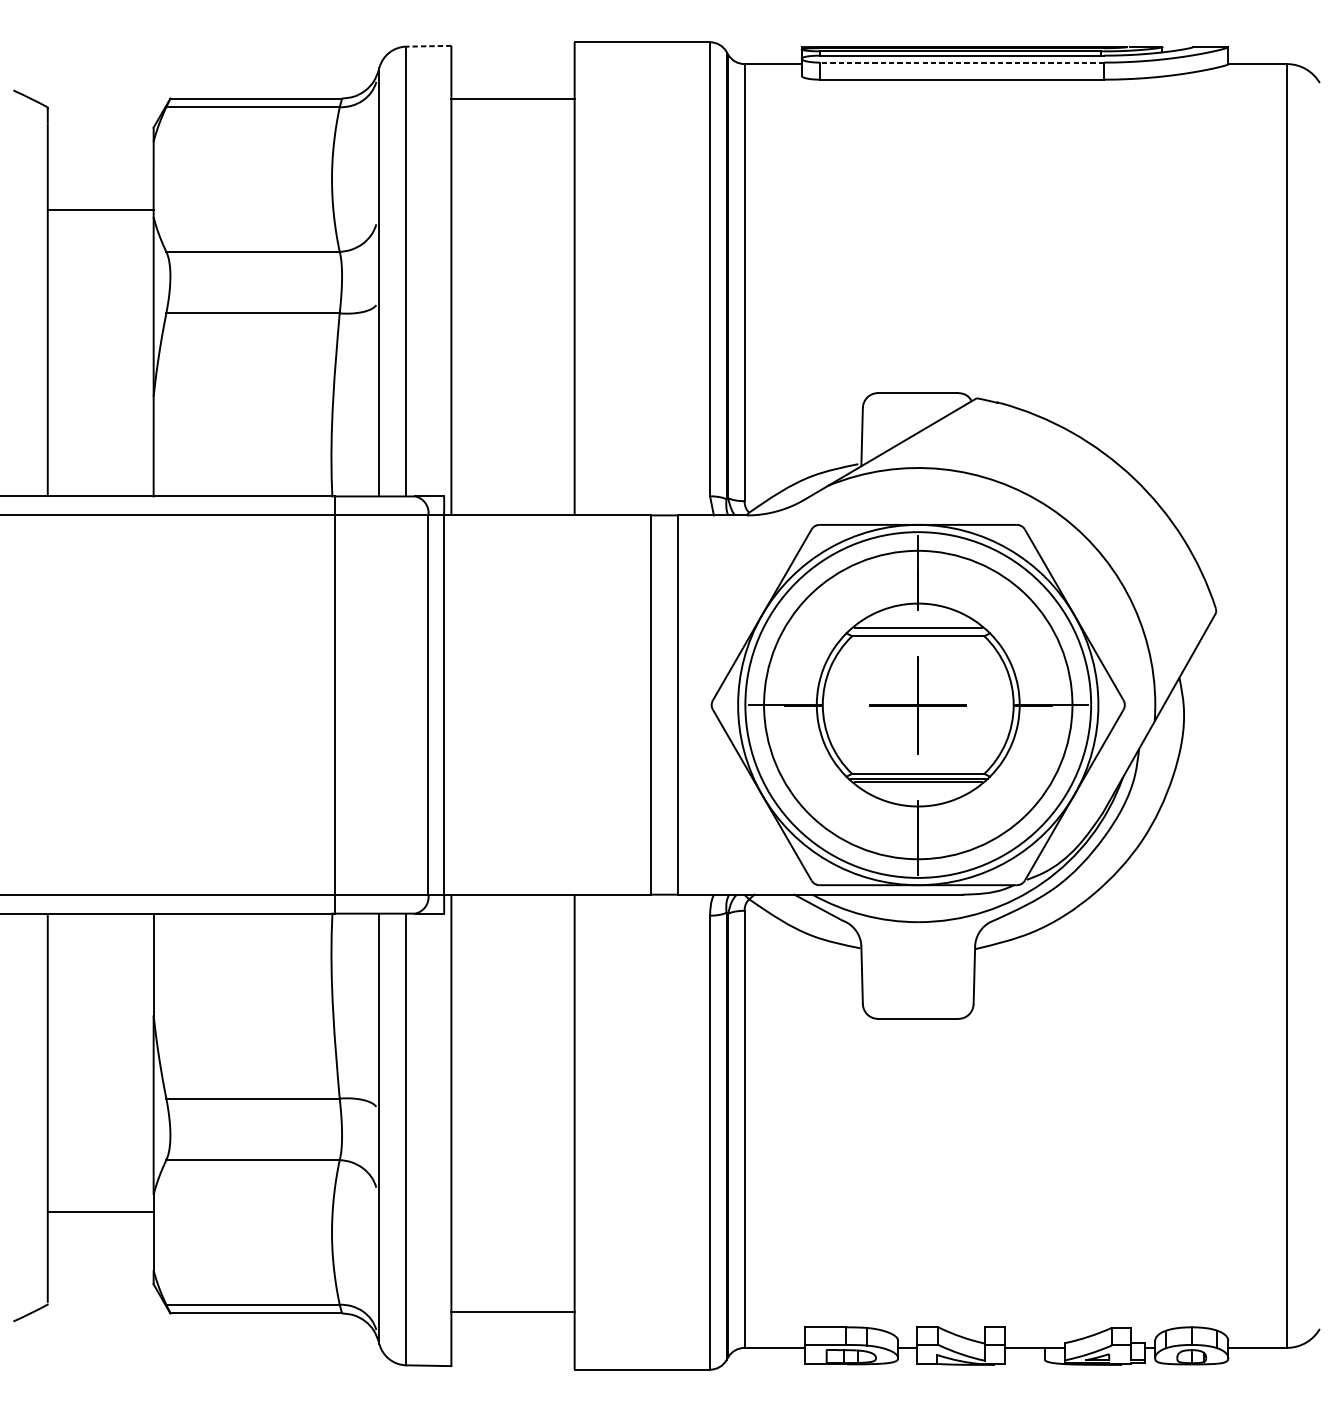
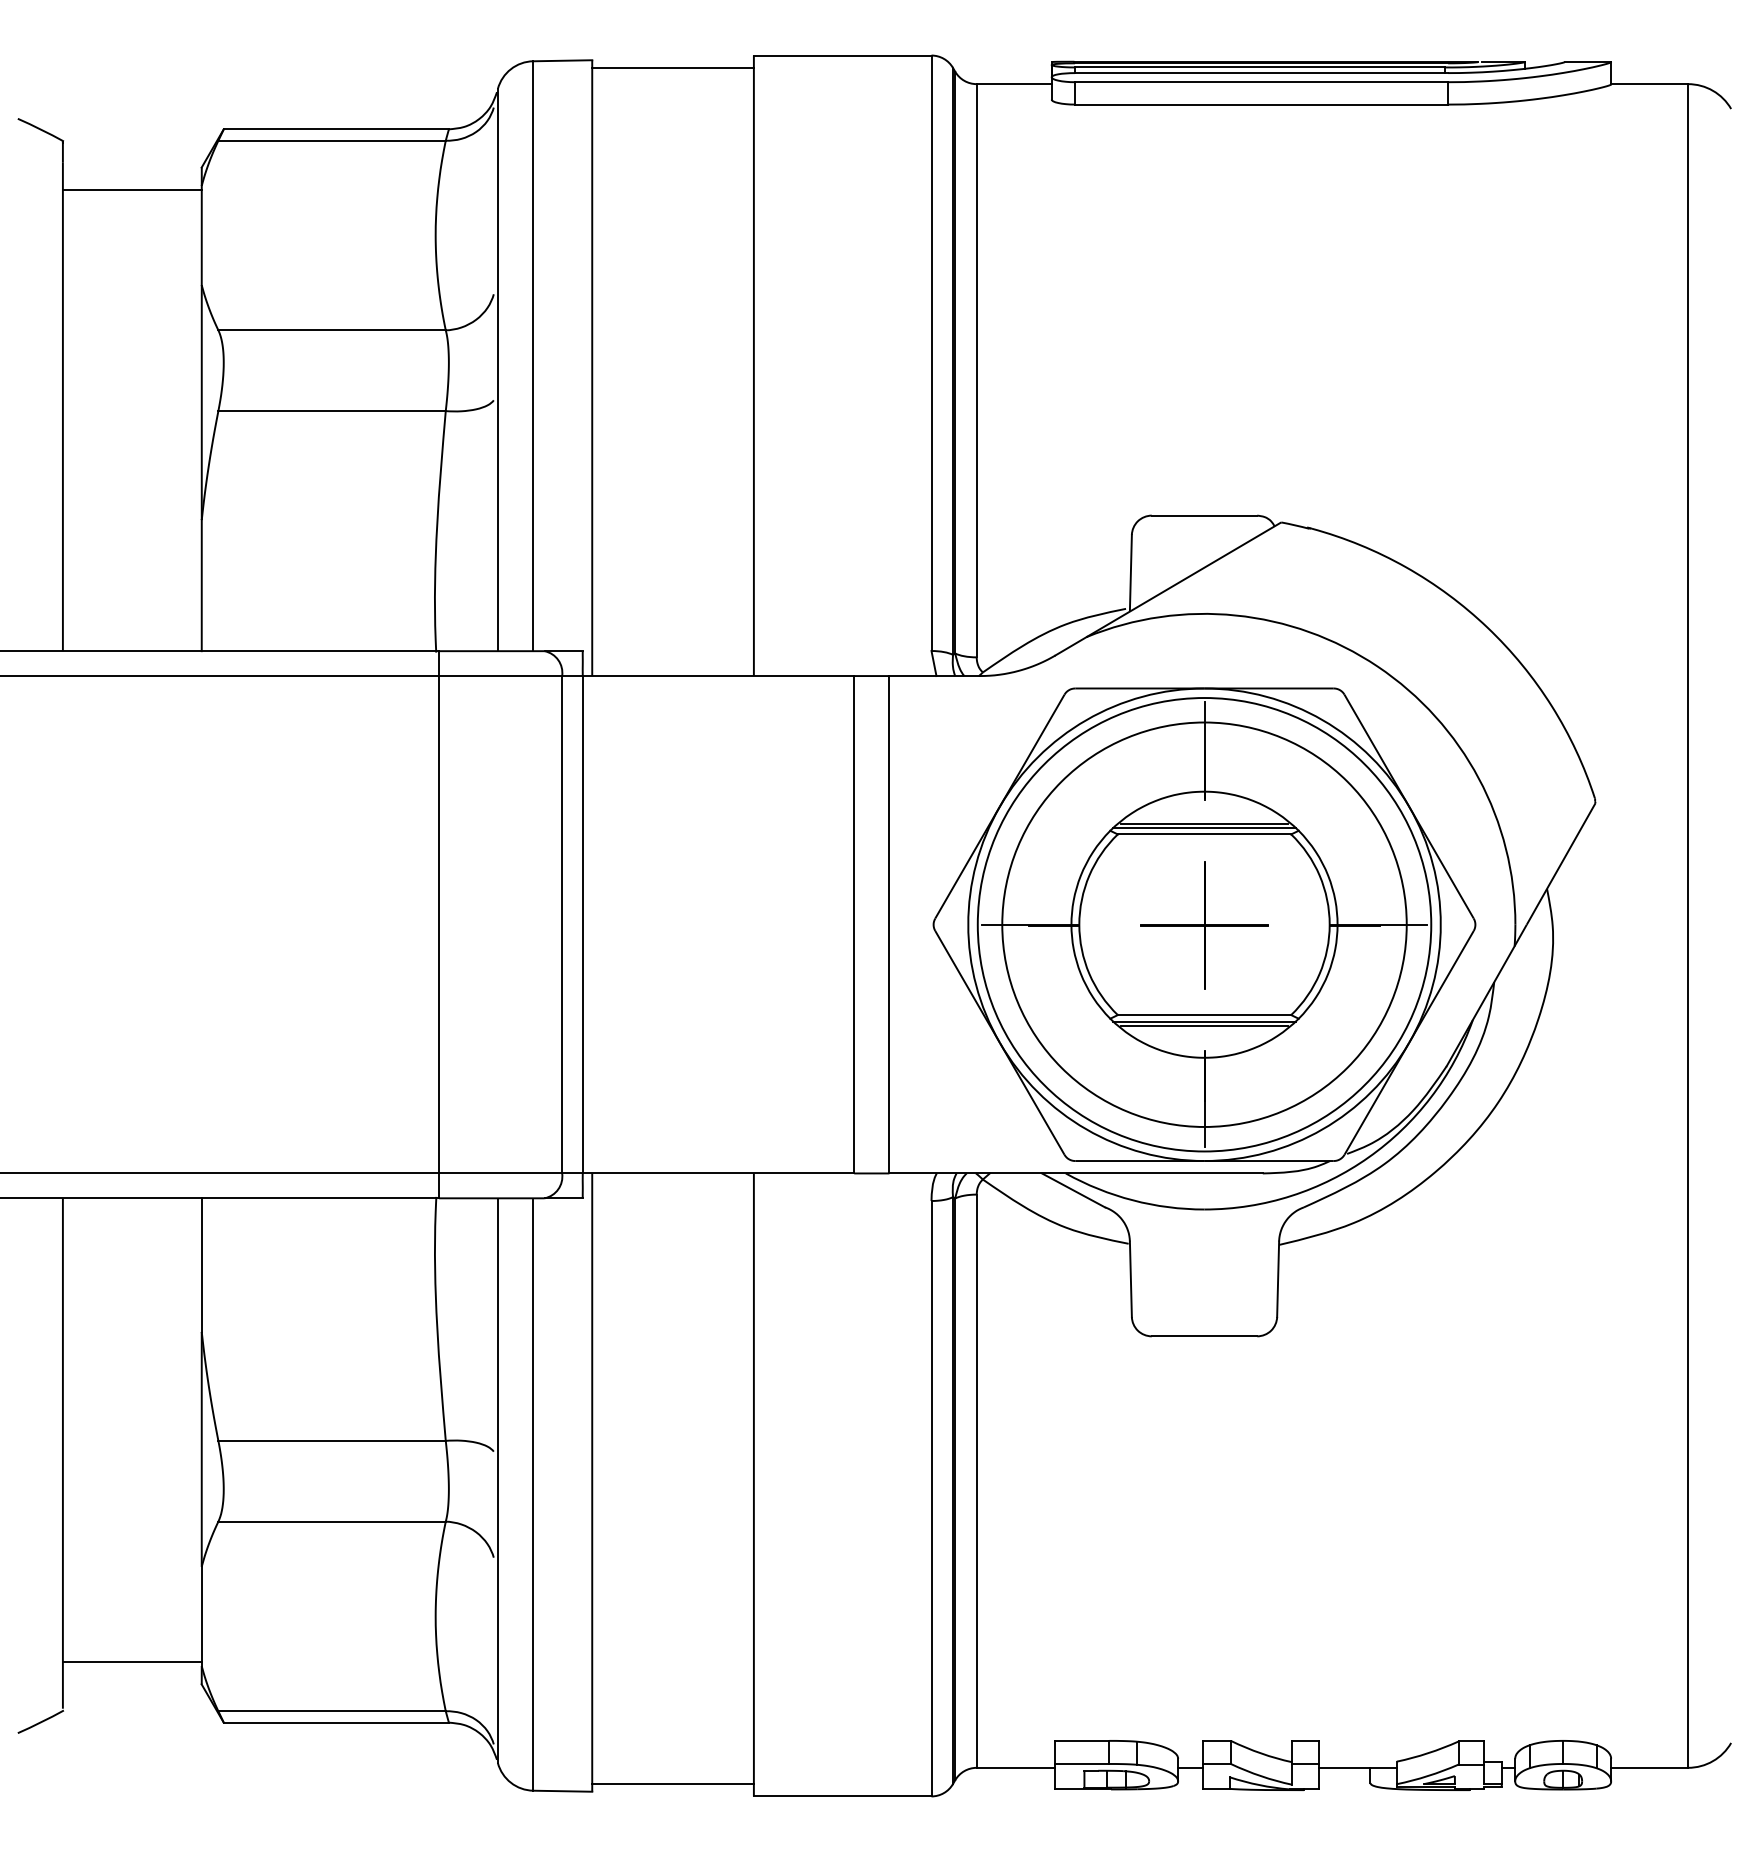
line: (428, 46) -> (562, 60), dashed -> solid
line: (961, 62) -> (1261, 82), dashed -> solid
line: (512, 98) -> (672, 67), moved
line: (100, 209) -> (131, 189), moved
line: (918, 630) -> (1204, 827), added
line: (100, 1212) -> (131, 1662), moved
line: (512, 1312) -> (672, 1784), moved

